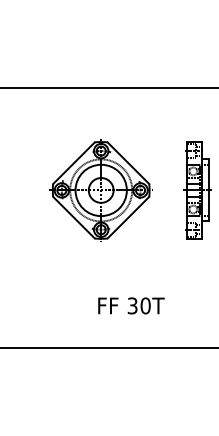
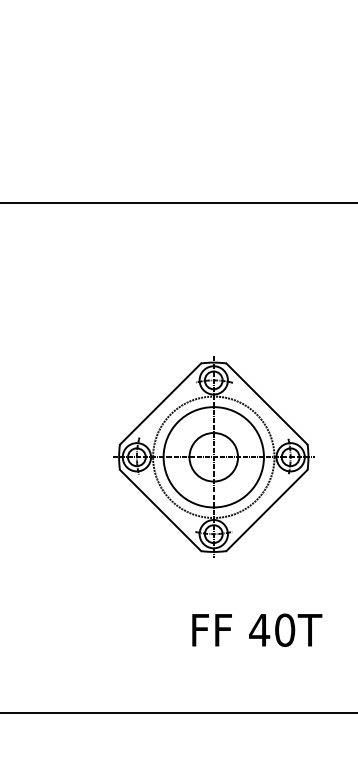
part: (100, 190) -> (212, 457), moved
text: (132, 305) -> (259, 629), 30T -> 40T

